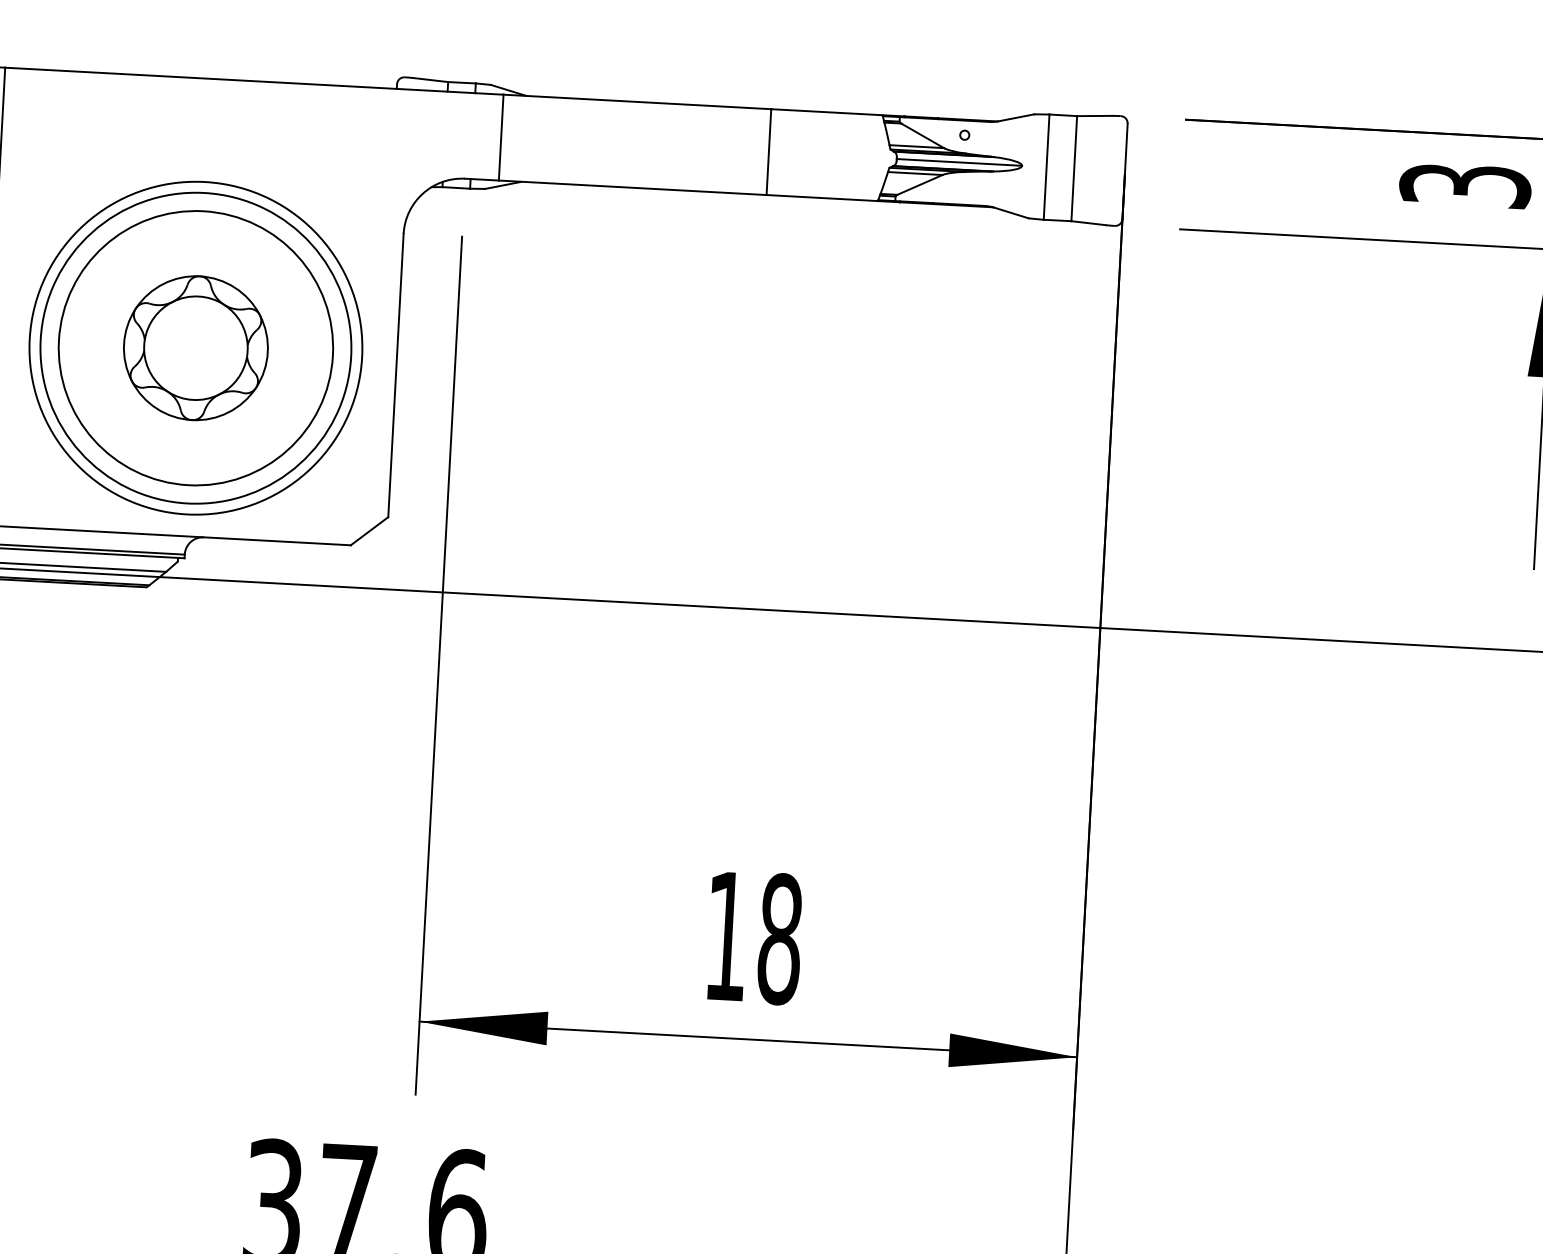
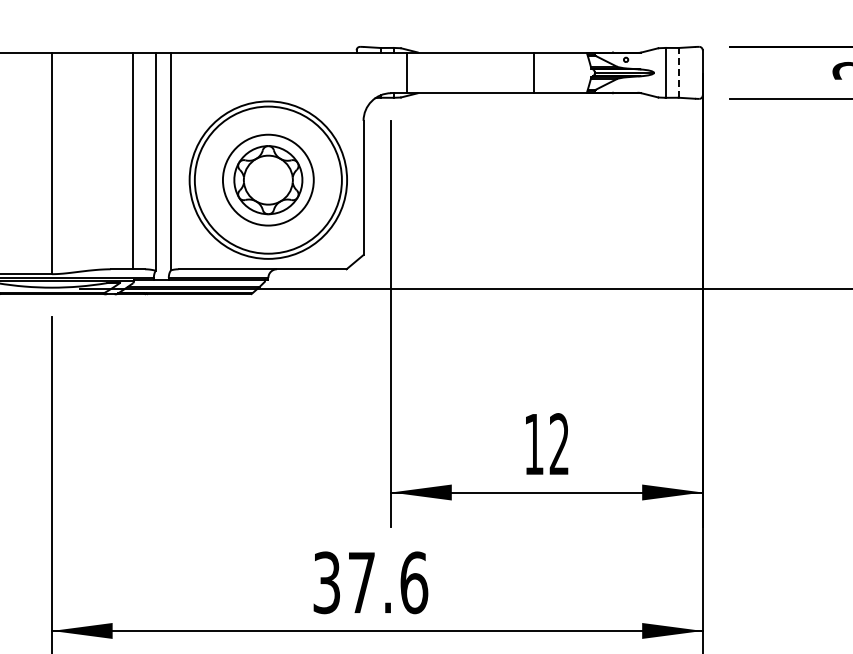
line: (1073, 167) -> (678, 72), solid -> dashed
circle: (196, 348) -> (268, 180), size x0.7
text: (780, 939) -> (559, 444), 18 -> 12

